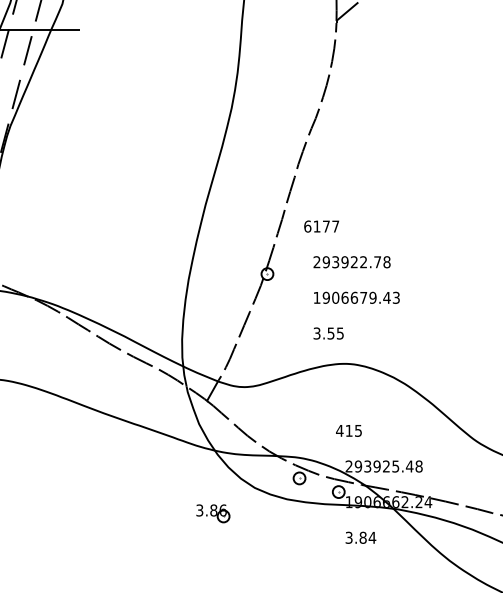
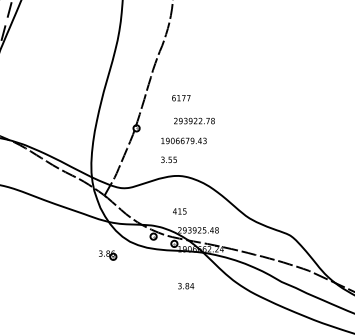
text: (321, 227) -> (181, 98), moved
text: (352, 261) -> (194, 120), moved
text: (361, 538) -> (186, 286), moved

